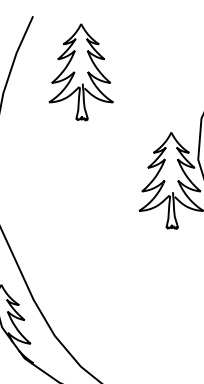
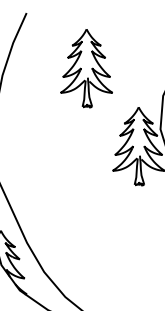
part: (81, 72) -> (86, 68), moved

